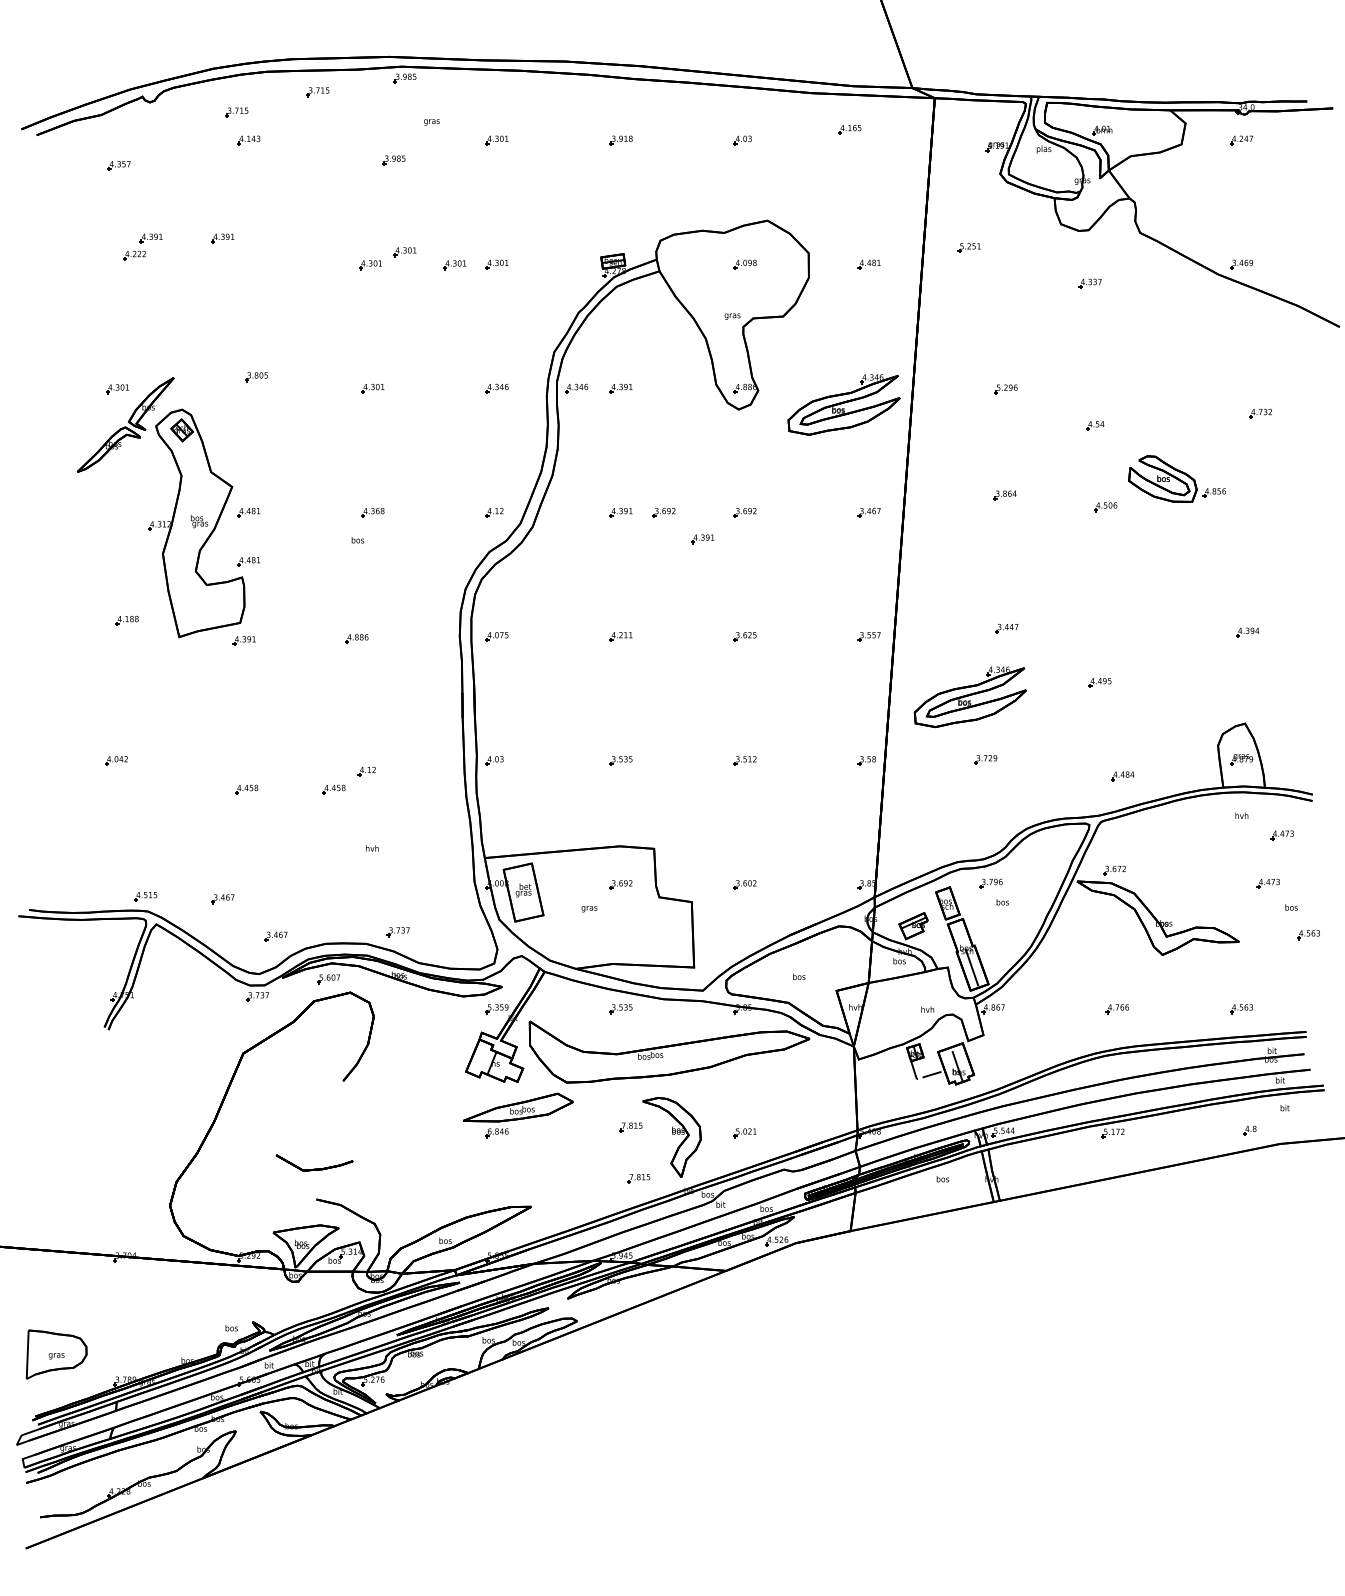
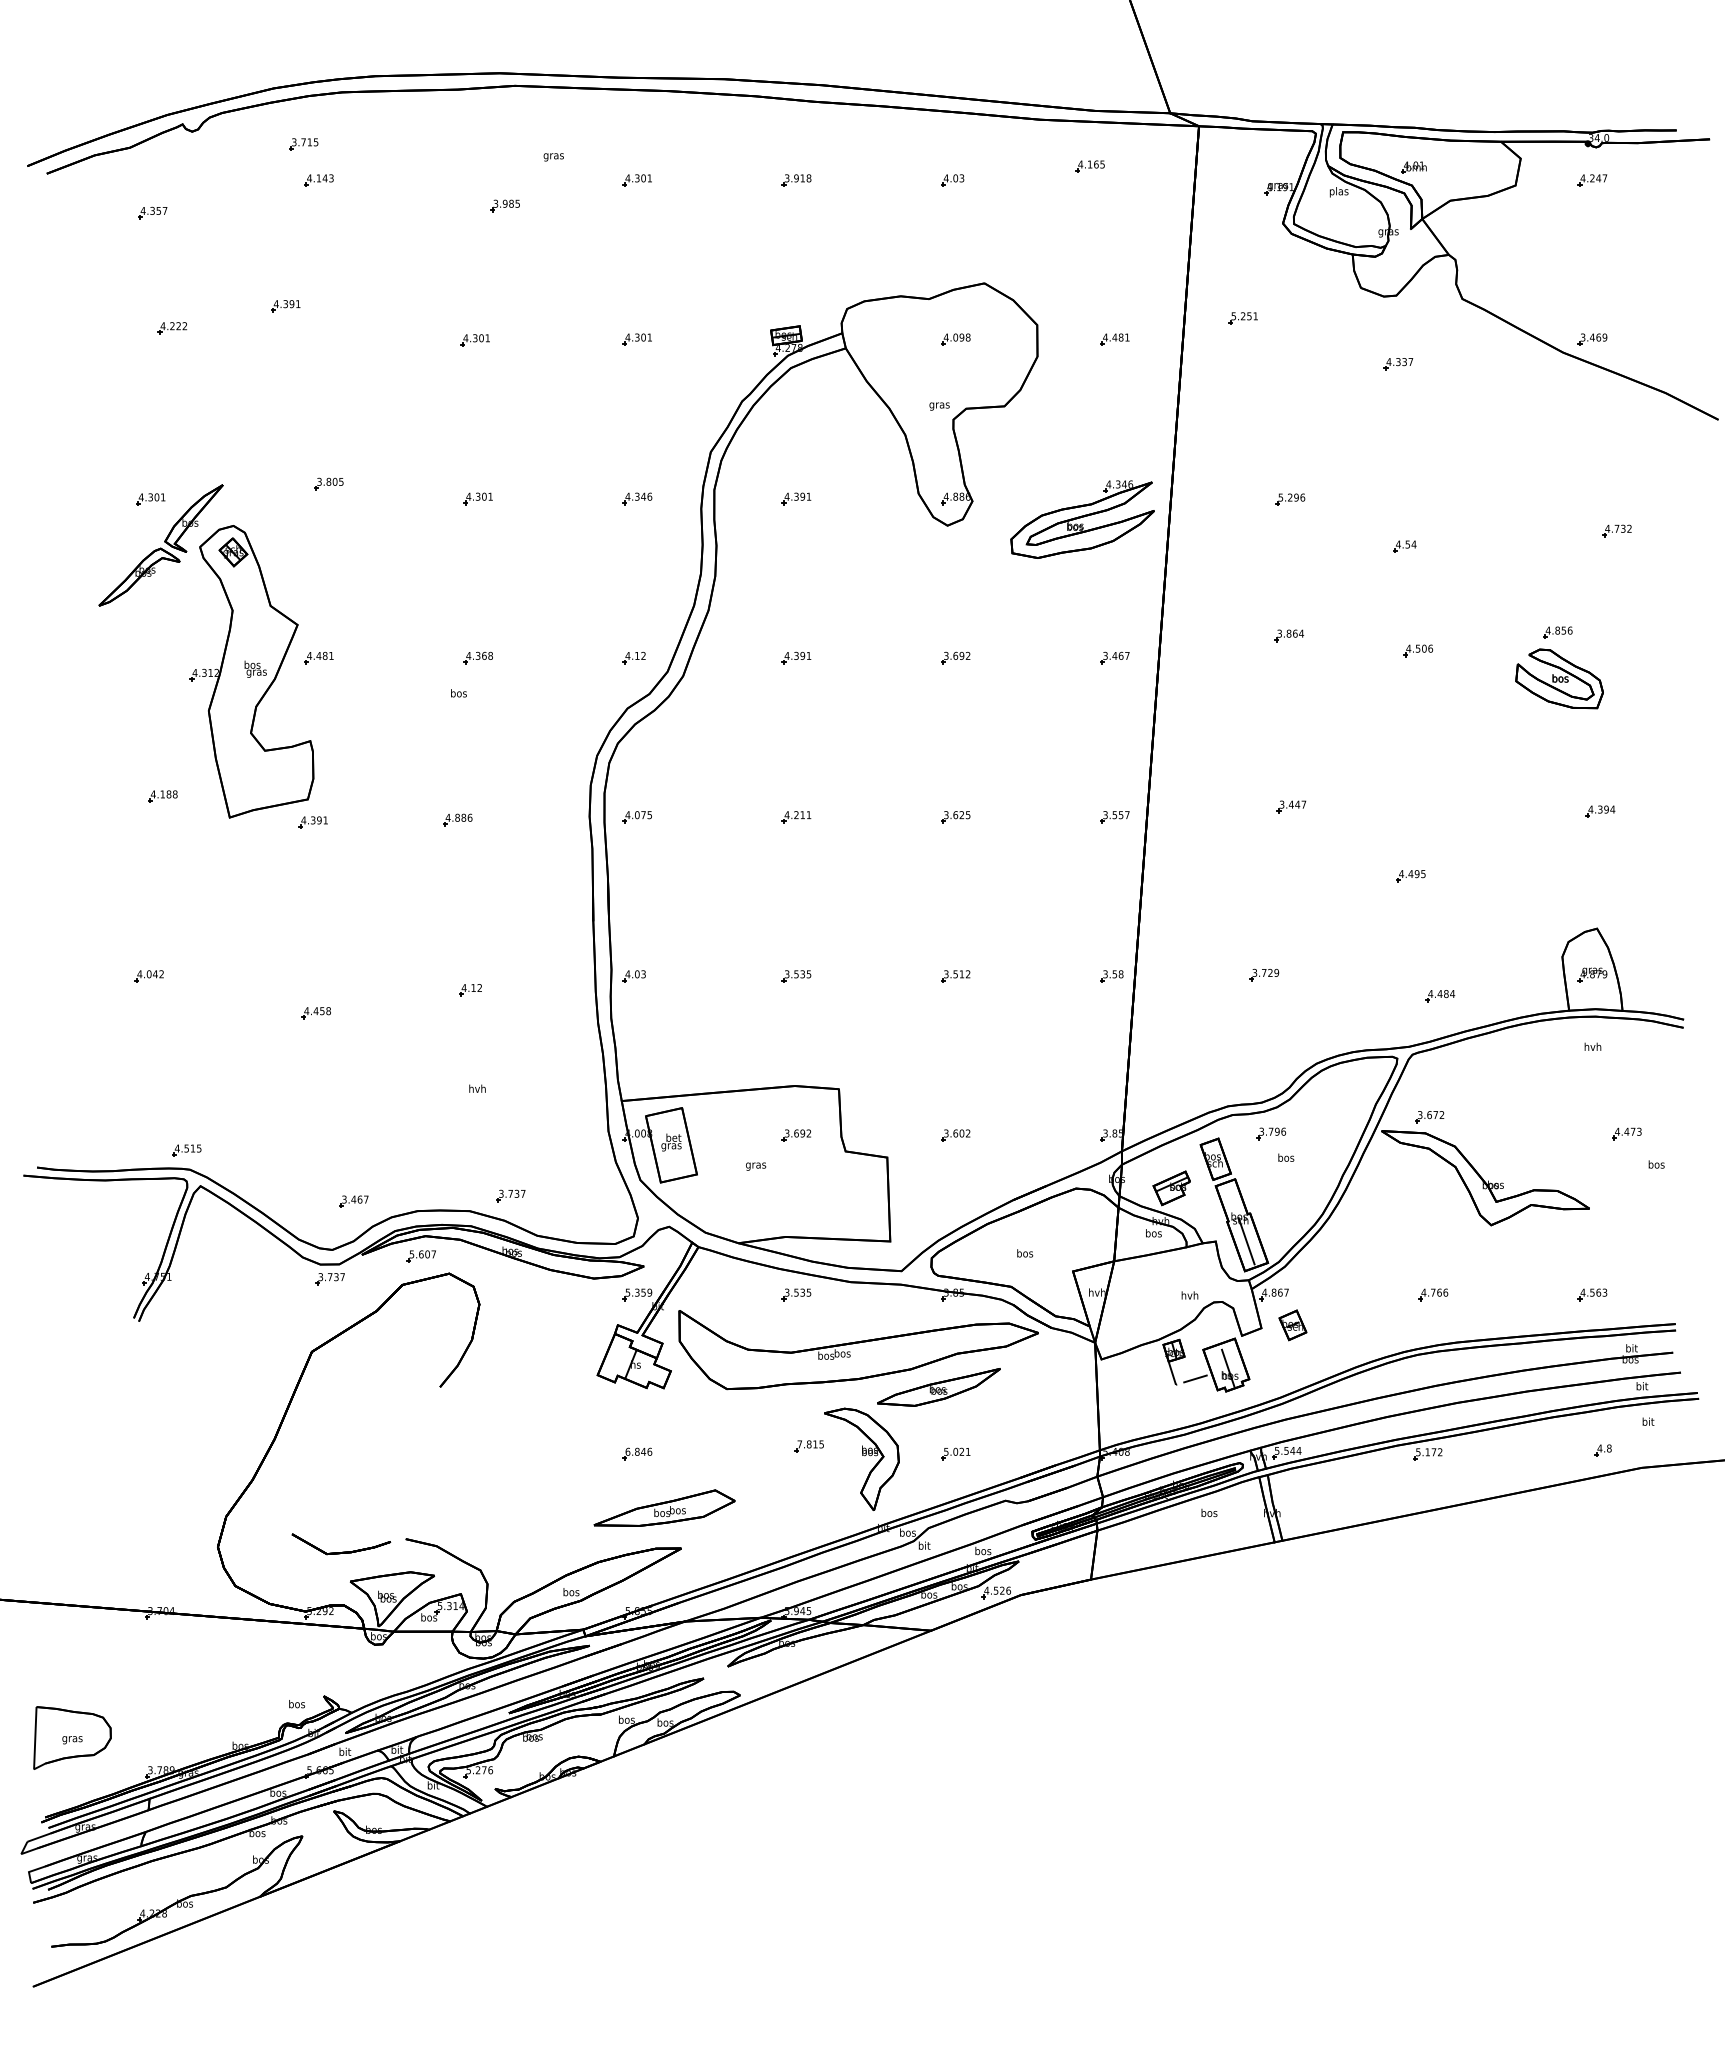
part: (404, 78) -> (518, 100), removed
part: (317, 92) -> (407, 118), removed
part: (151, 238) -> (193, 306), removed
part: (404, 251) -> (518, 323), removed
part: (454, 265) -> (582, 340), removed
part: (576, 388) -> (739, 498), removed
part: (1162, 478) -> (1559, 678), moved
part: (663, 512) -> (851, 657), removed
part: (702, 538) -> (901, 691), removed
part: (248, 562) -> (318, 721), removed
part: (970, 697) -> (1244, 894), removed
part: (333, 789) -> (427, 1013), removed
part: (1282, 835) -> (1644, 1071), removed
part: (222, 898) -> (285, 1153), removed
part: (1308, 934) -> (1678, 1199), removed
part: (1007, 1033) -> (1292, 1325), added
part: (731, 1081) -> (938, 1387), added
part: (518, 1107) -> (664, 1507), moved
part: (315, 1168) -> (342, 1551), moved
part: (638, 1178) -> (818, 1512), removed

